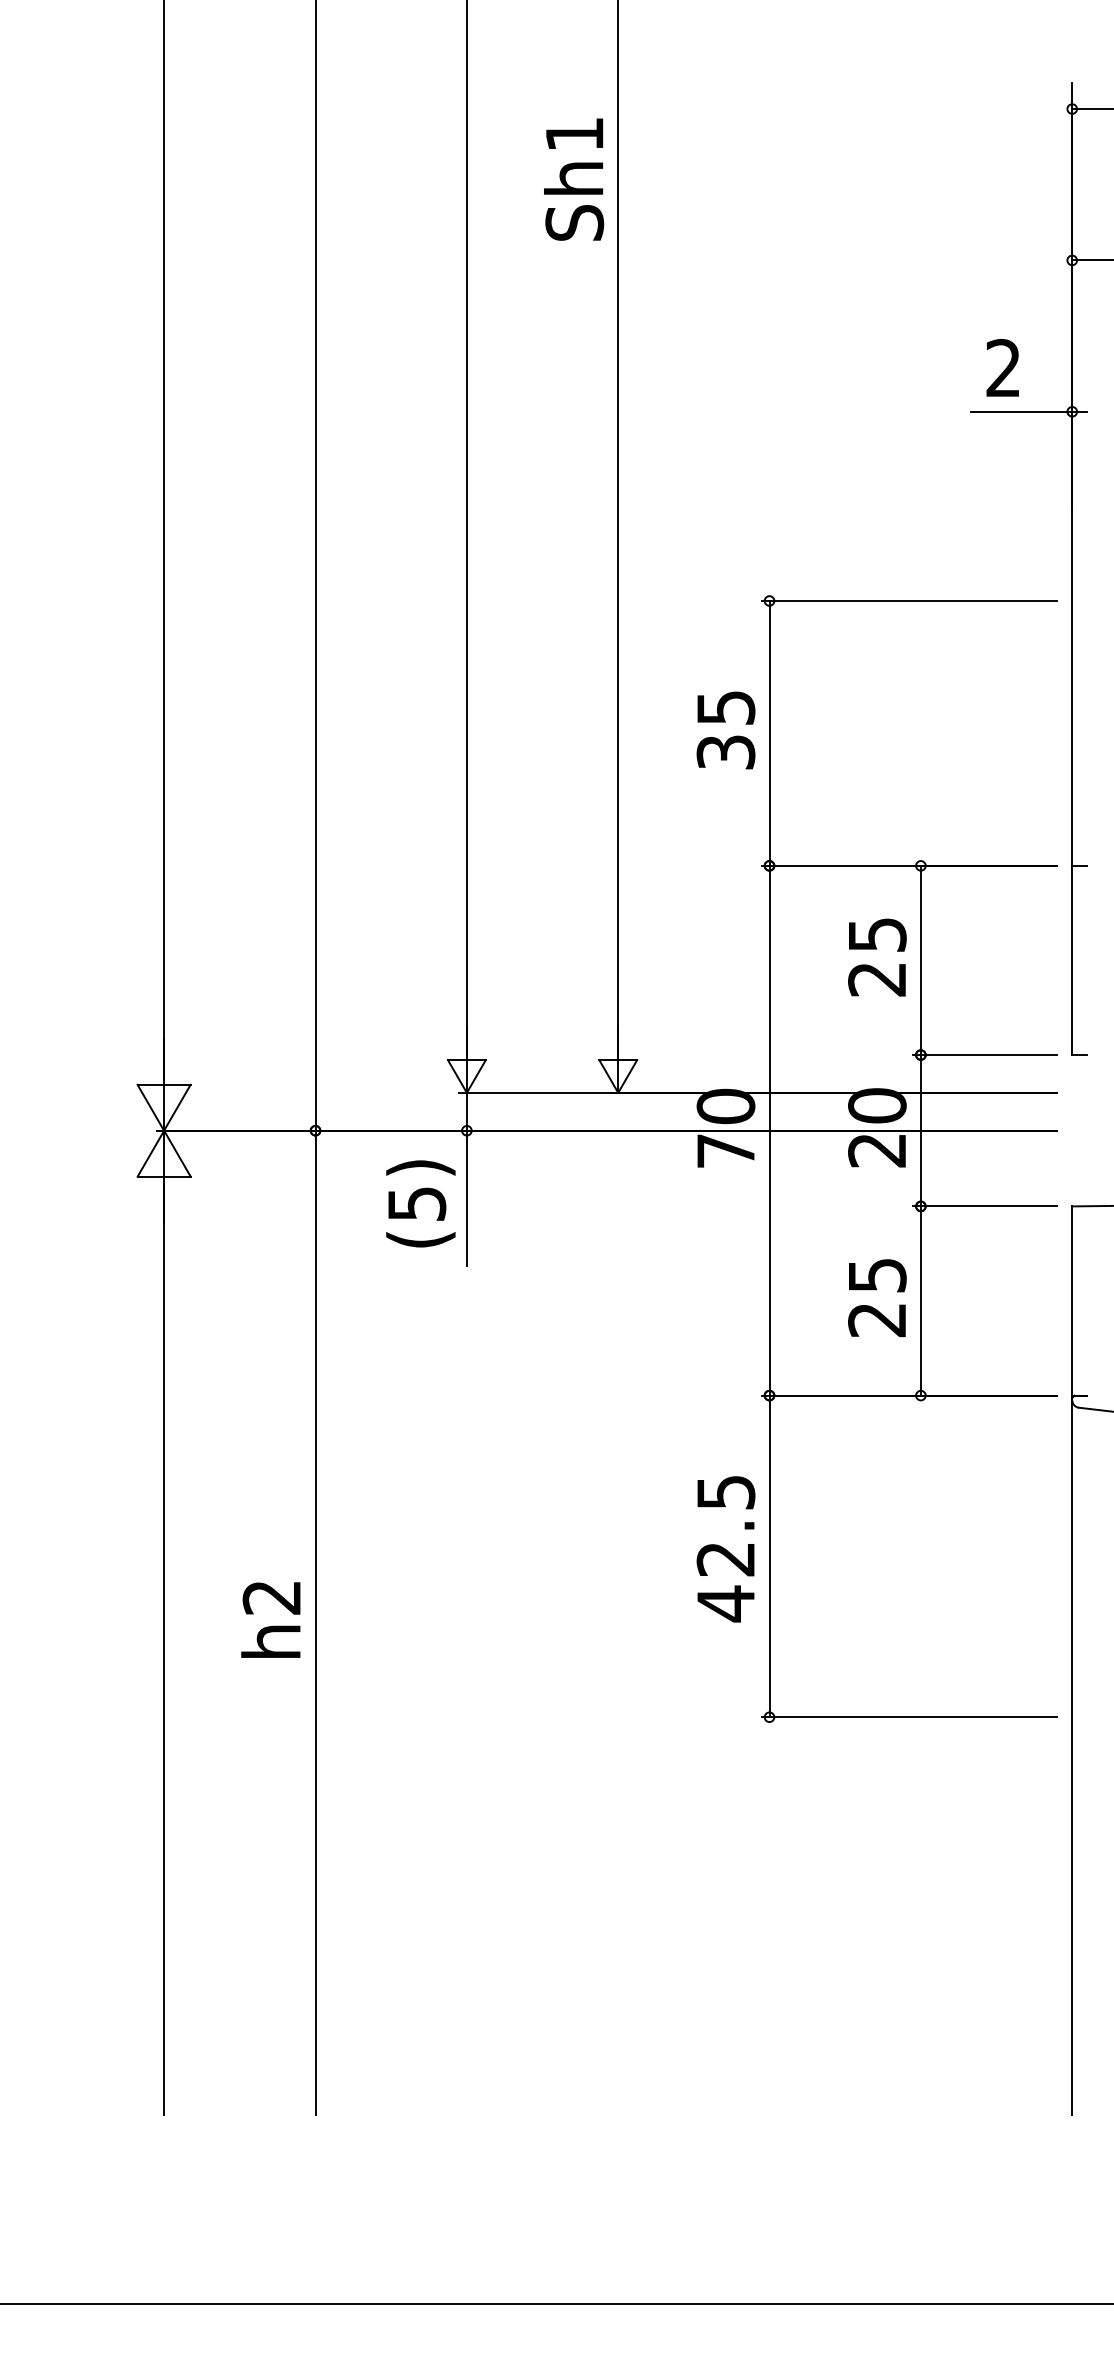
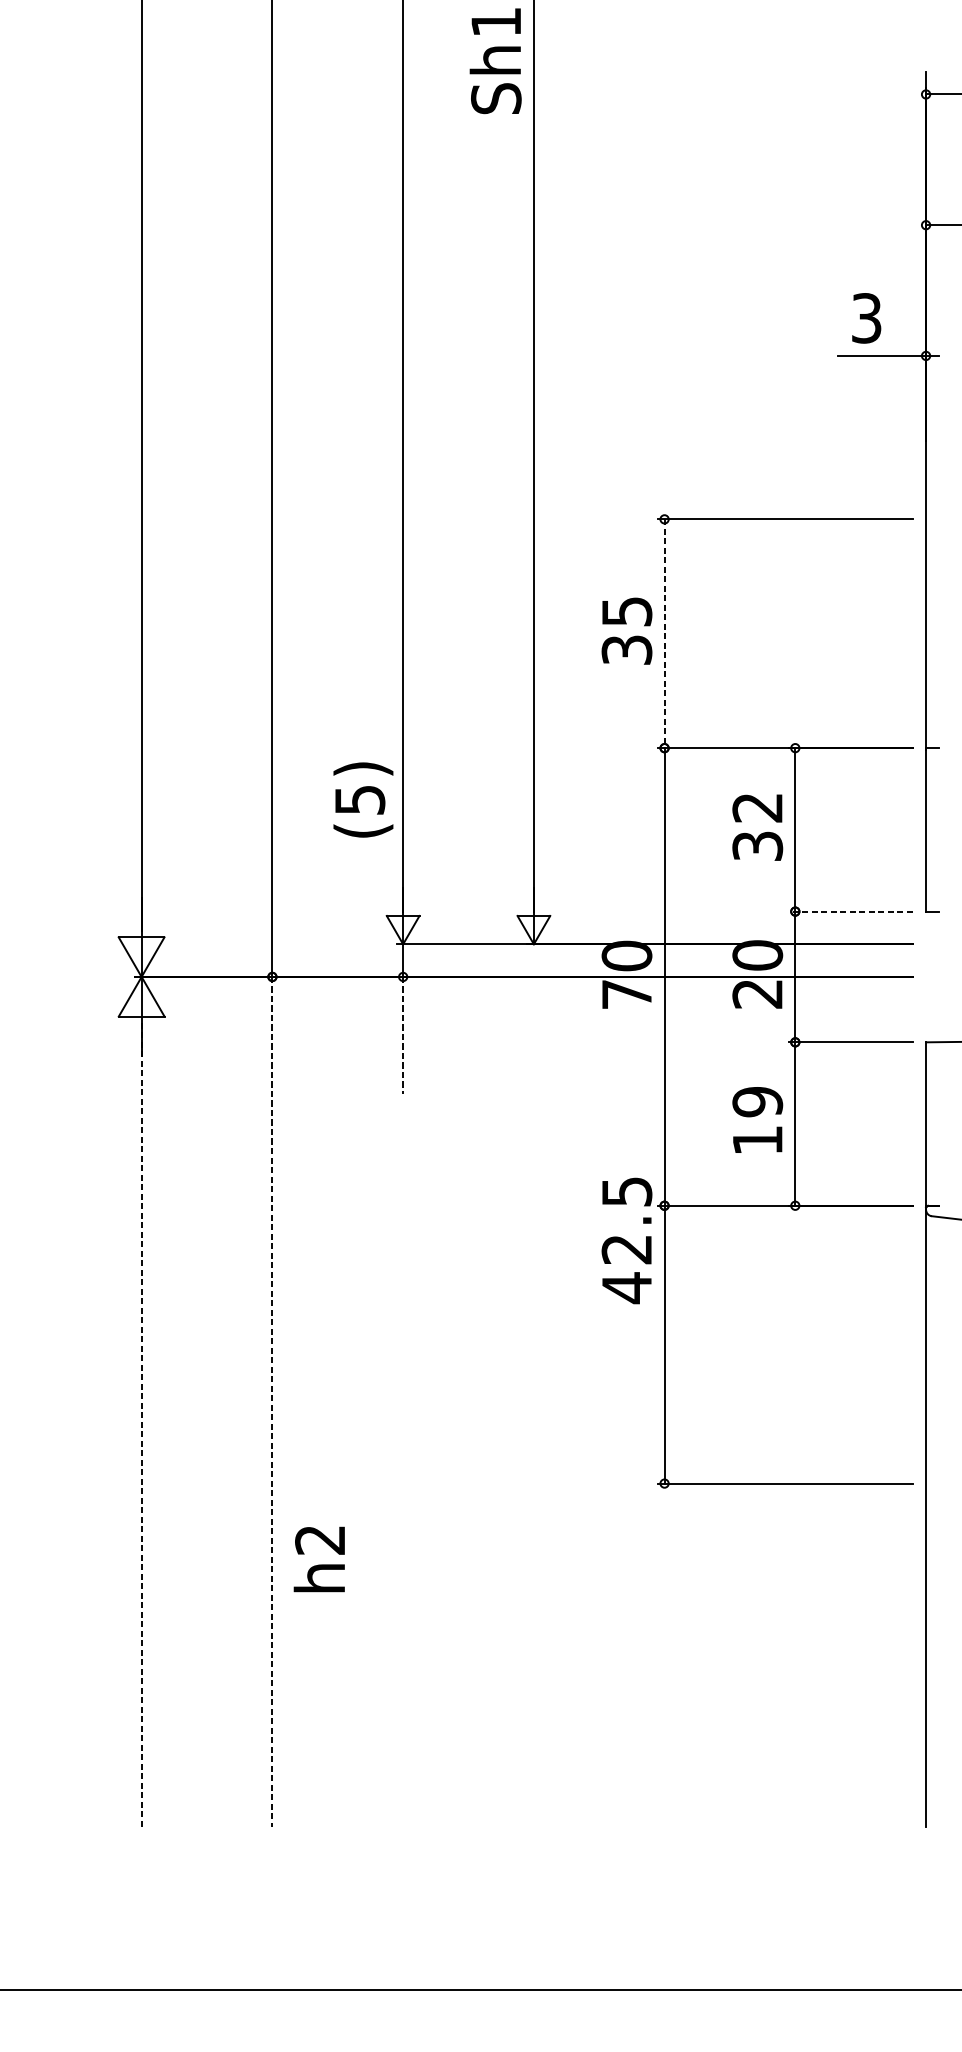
text: (574, 179) -> (496, 61), moved
text: (1003, 368) -> (866, 318), 2 -> 3
line: (769, 733) -> (664, 633), solid -> dashed
text: (877, 957) -> (757, 827), 25 -> 32
line: (985, 1055) -> (851, 911), solid -> dashed
line: (466, 1198) -> (402, 1035), solid -> dashed
text: (420, 1203) -> (363, 799), moved
text: (877, 1297) -> (757, 1121), 25 -> 19
text: (725, 1549) -> (626, 1241), moved
text: (270, 1619) -> (319, 1558), moved
line: (315, 1622) -> (272, 1401), solid -> dashed
line: (164, 1649) -> (141, 1425), solid -> dashed

